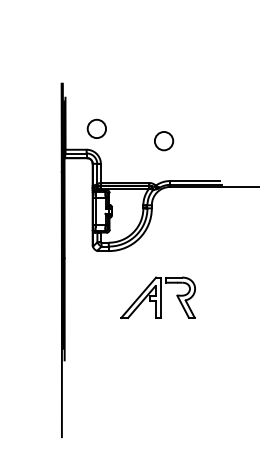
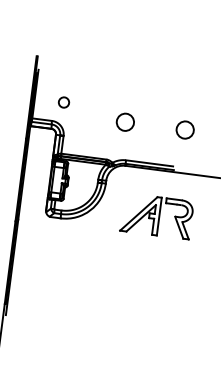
circle: (96, 128) -> (63, 102), size x0.6
circle: (228, 141) -> (185, 130), added
part: (157, 297) -> (156, 215), moved

